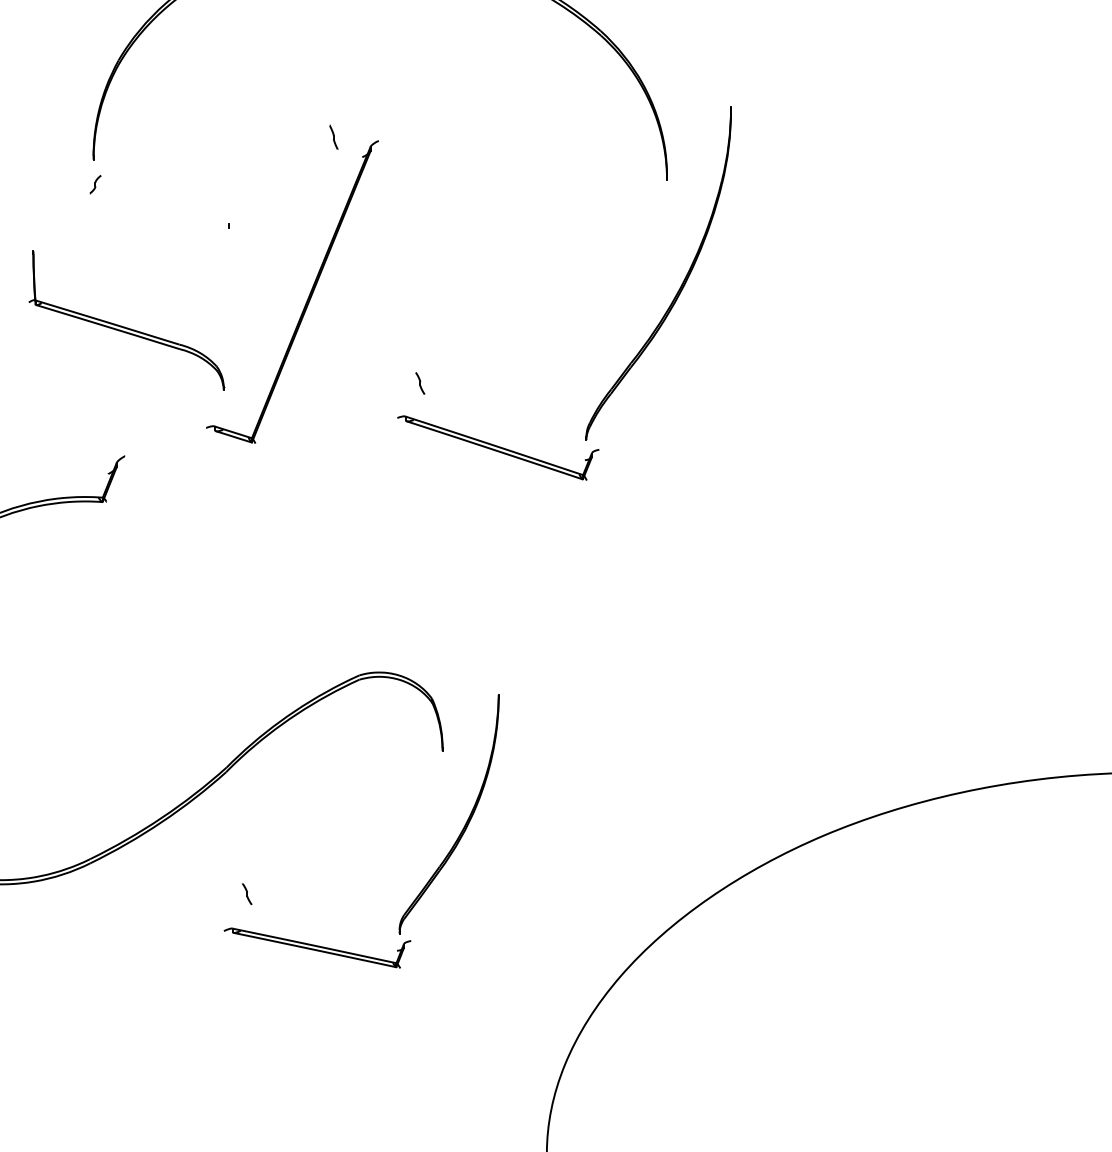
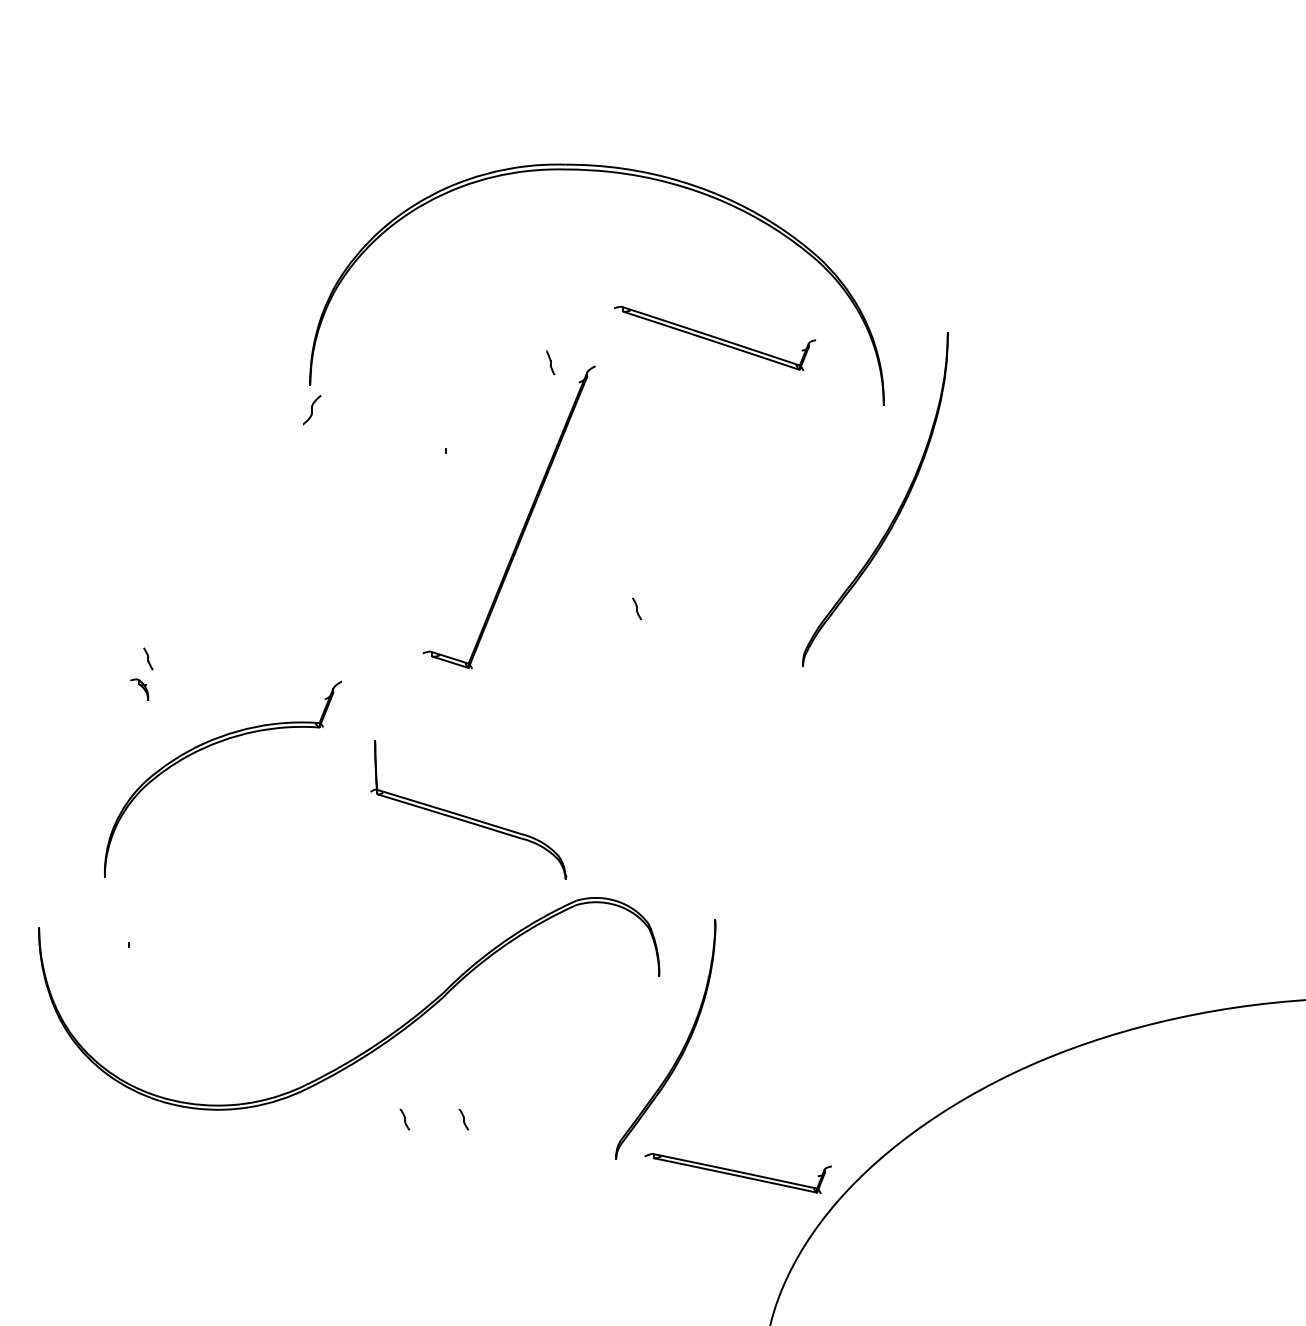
part: (95, 184) -> (312, 409), size x1.6
part: (123, 326) -> (465, 815), moved
part: (498, 448) -> (715, 338), moved
part: (187, 894) -> (404, 1119), added
part: (316, 948) -> (737, 1173), moved

